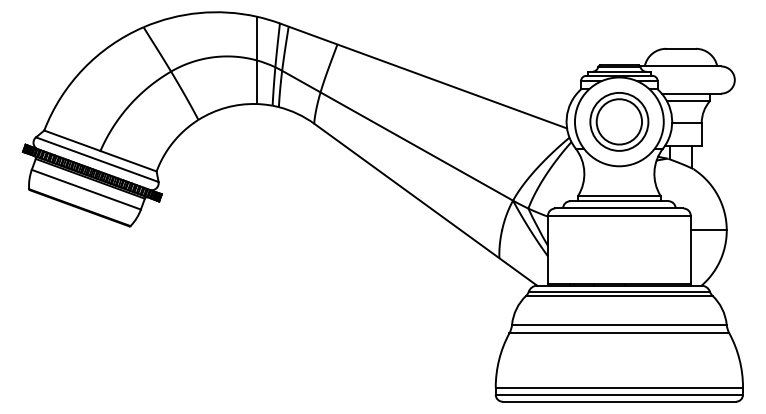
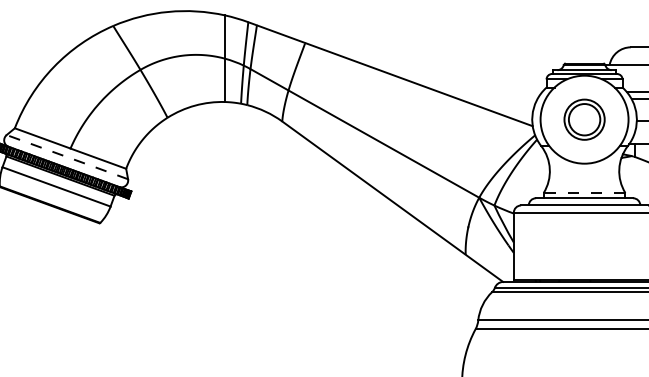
part: (619, 121) -> (584, 119), size x0.7
line: (96, 159) -> (66, 156), solid -> dashed
line: (618, 195) -> (583, 192), solid -> dashed

